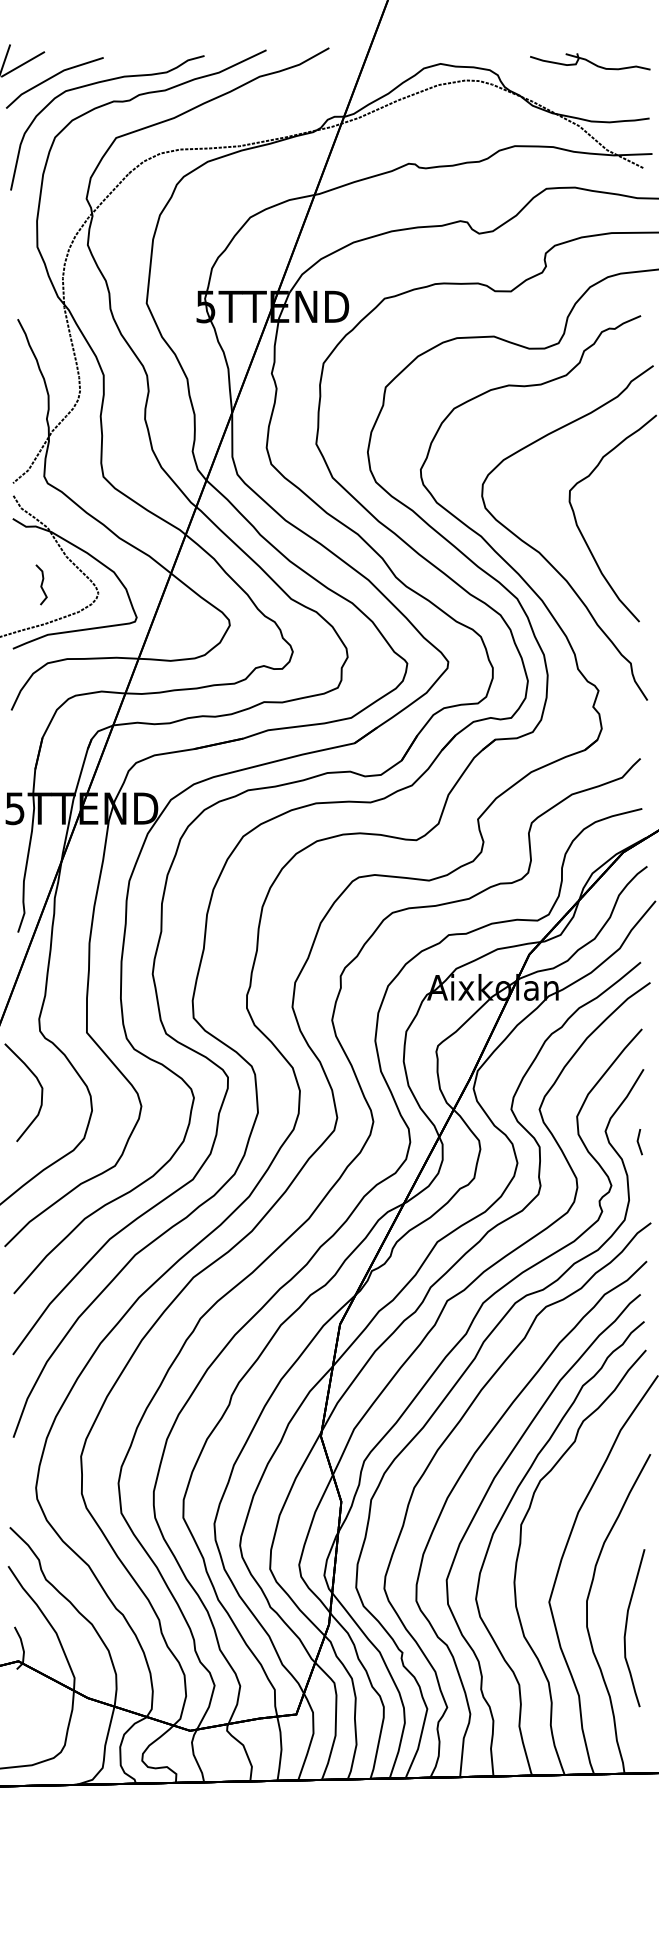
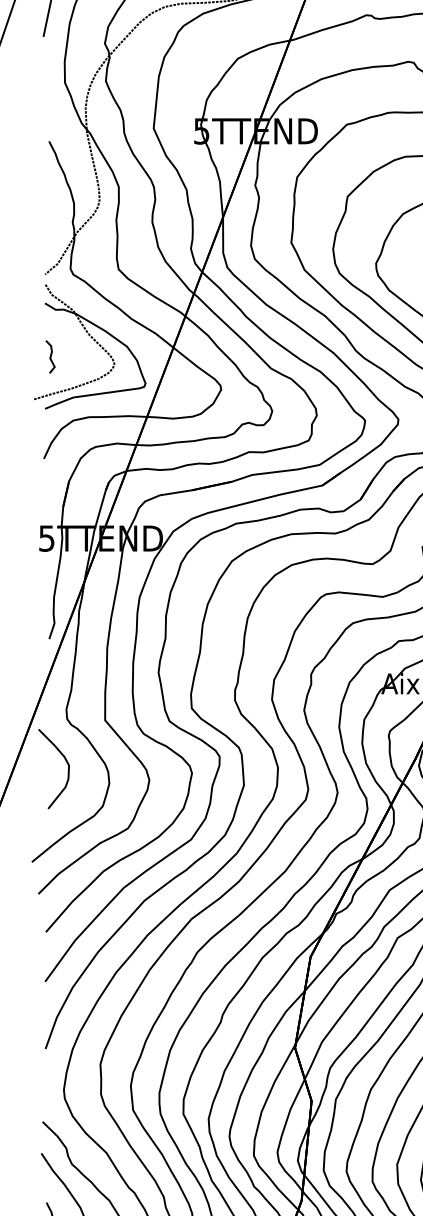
curve: (41, 584) -> (50, 356), moved

